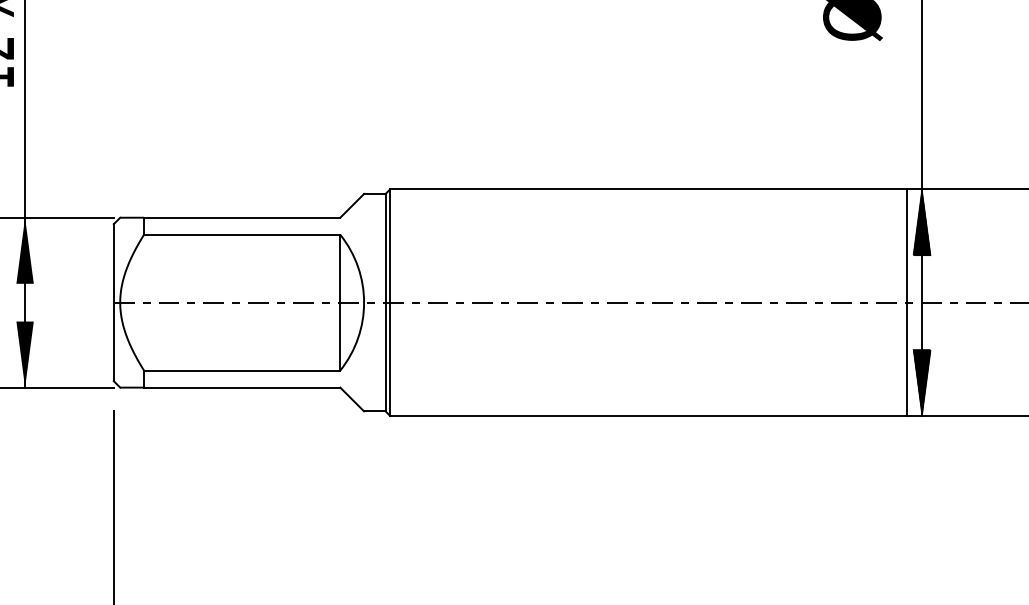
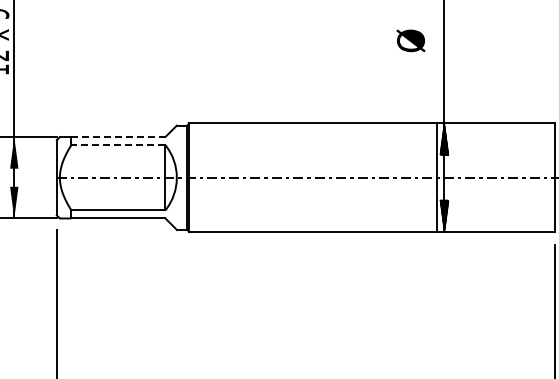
line: (242, 218) -> (118, 137), solid -> dashed
line: (240, 235) -> (117, 145), solid -> dashed

